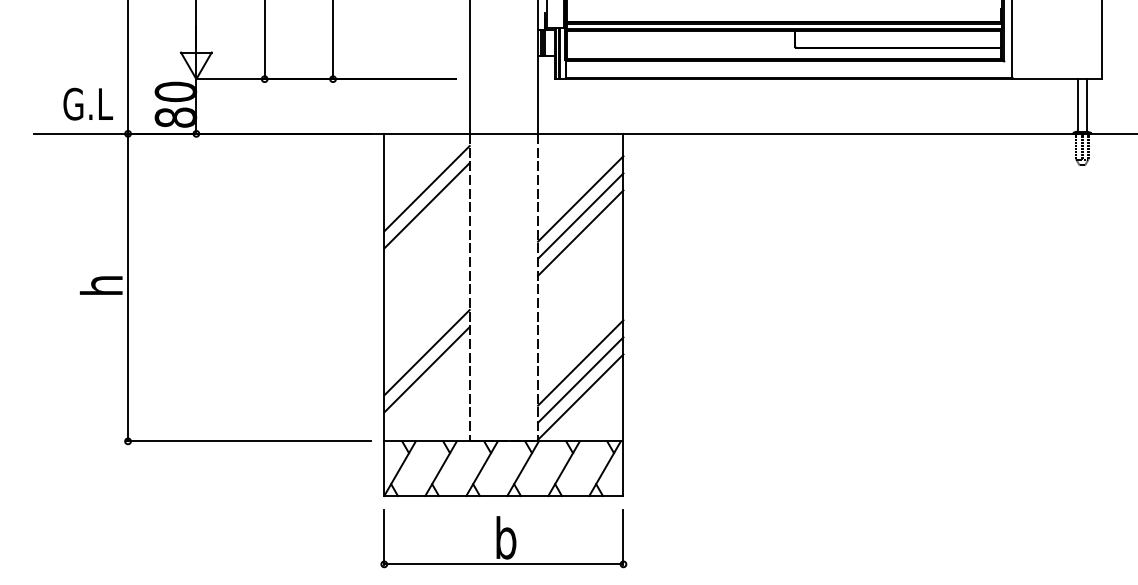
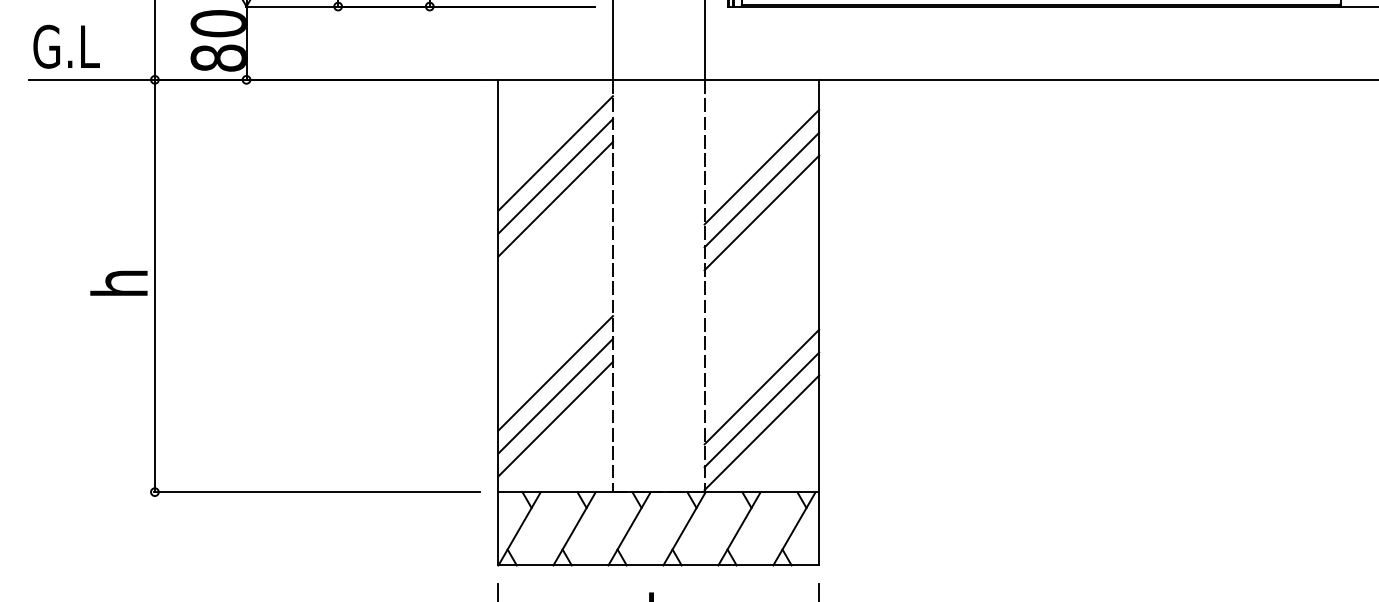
text: (87, 103) -> (65, 45), moved
line: (426, 222) -> (555, 198), added
line: (426, 386) -> (555, 418), added

